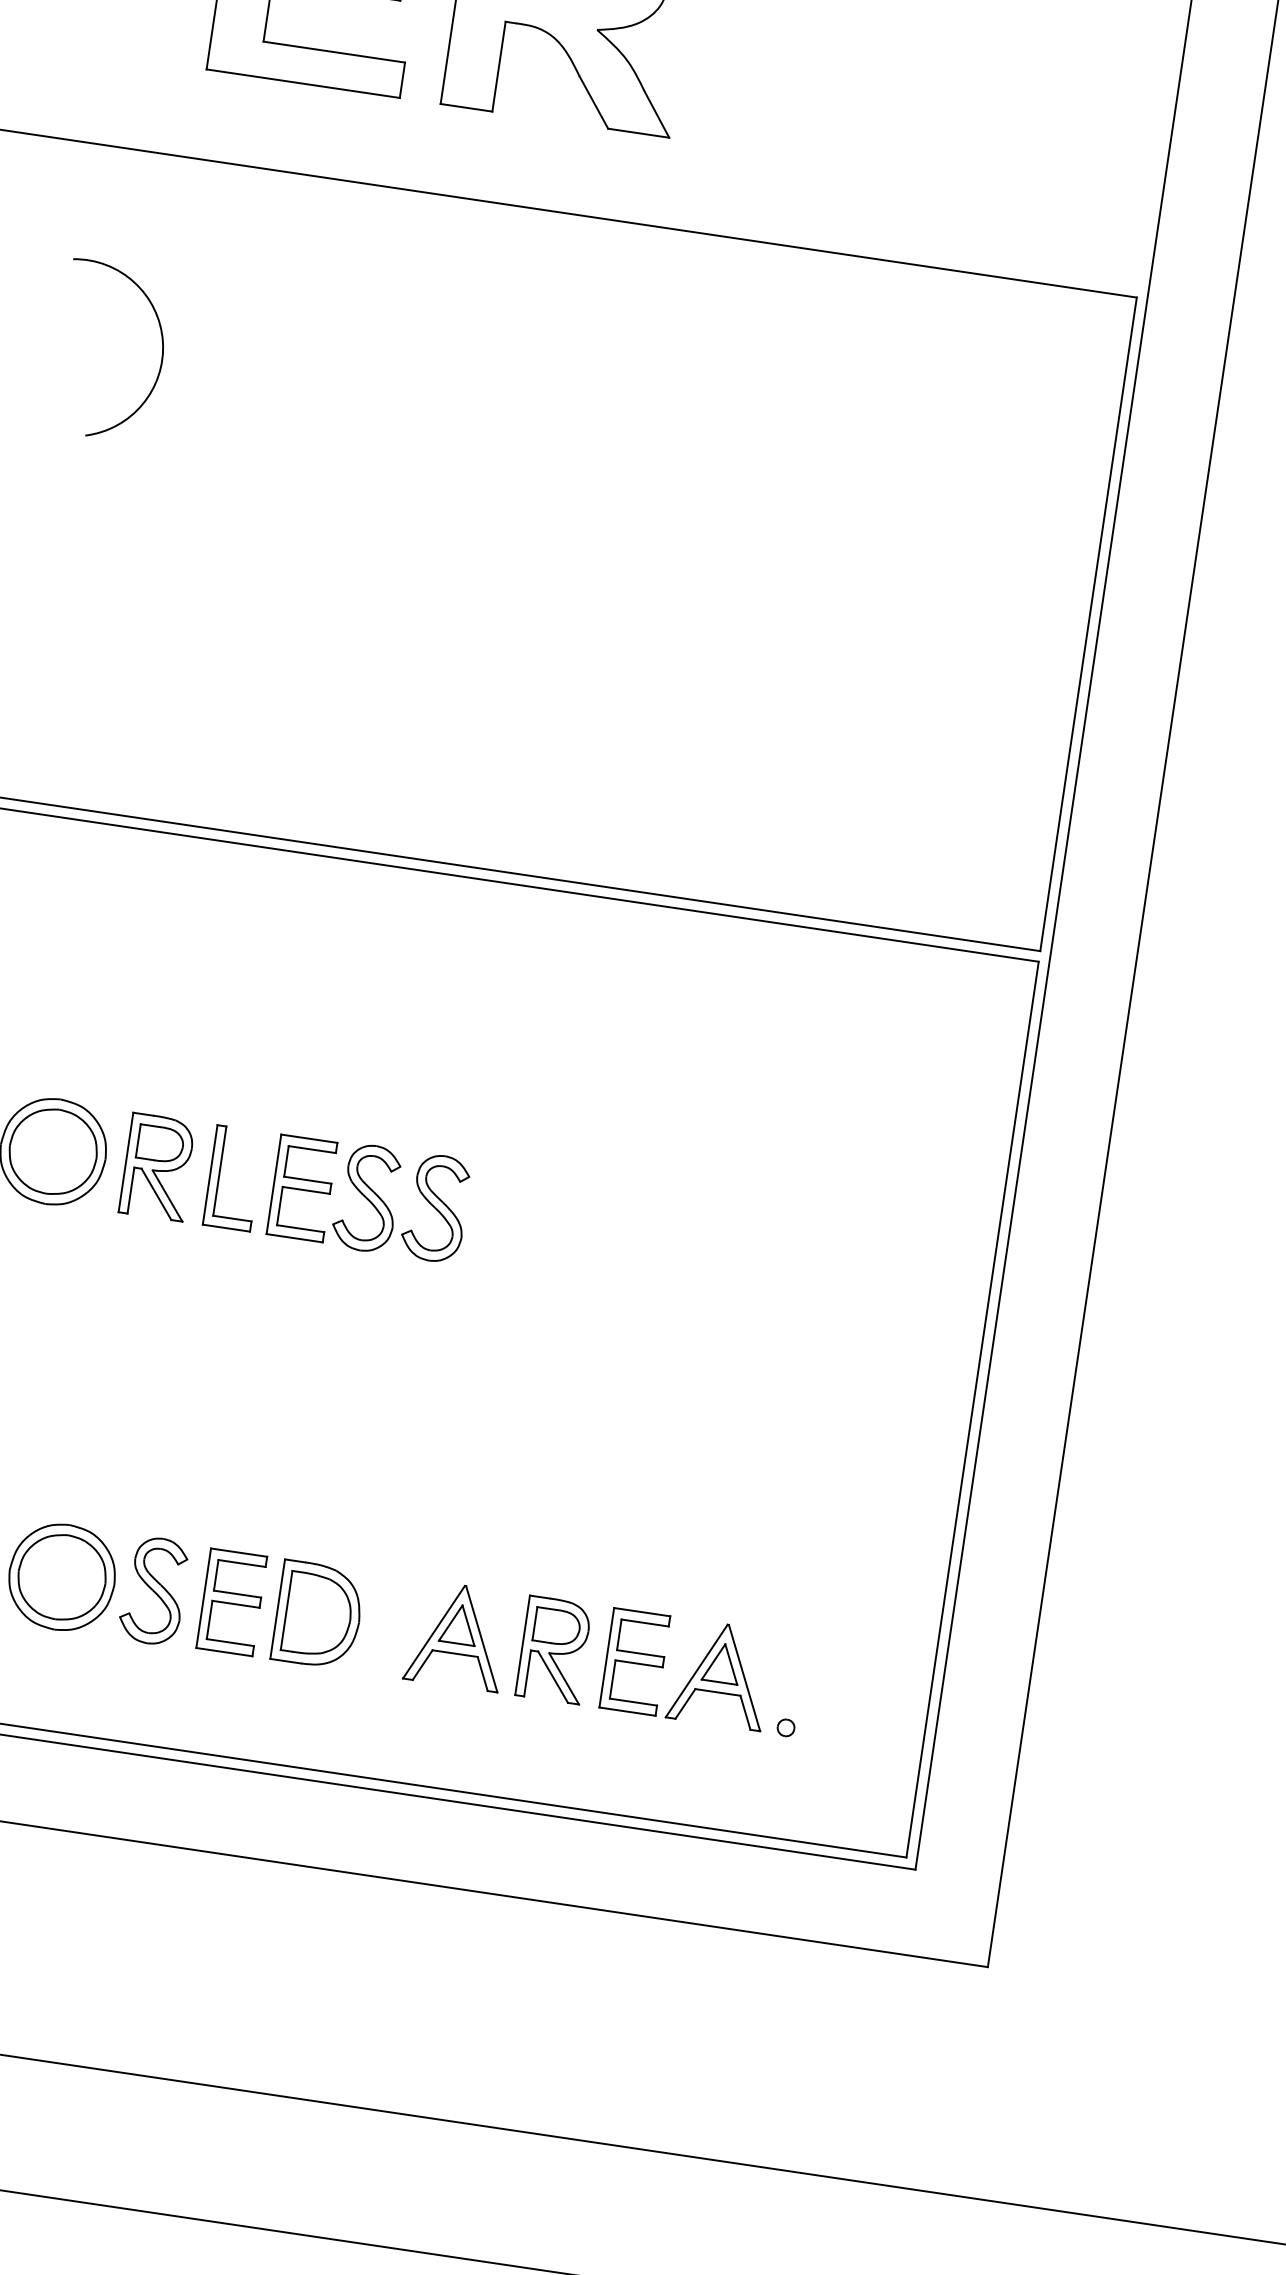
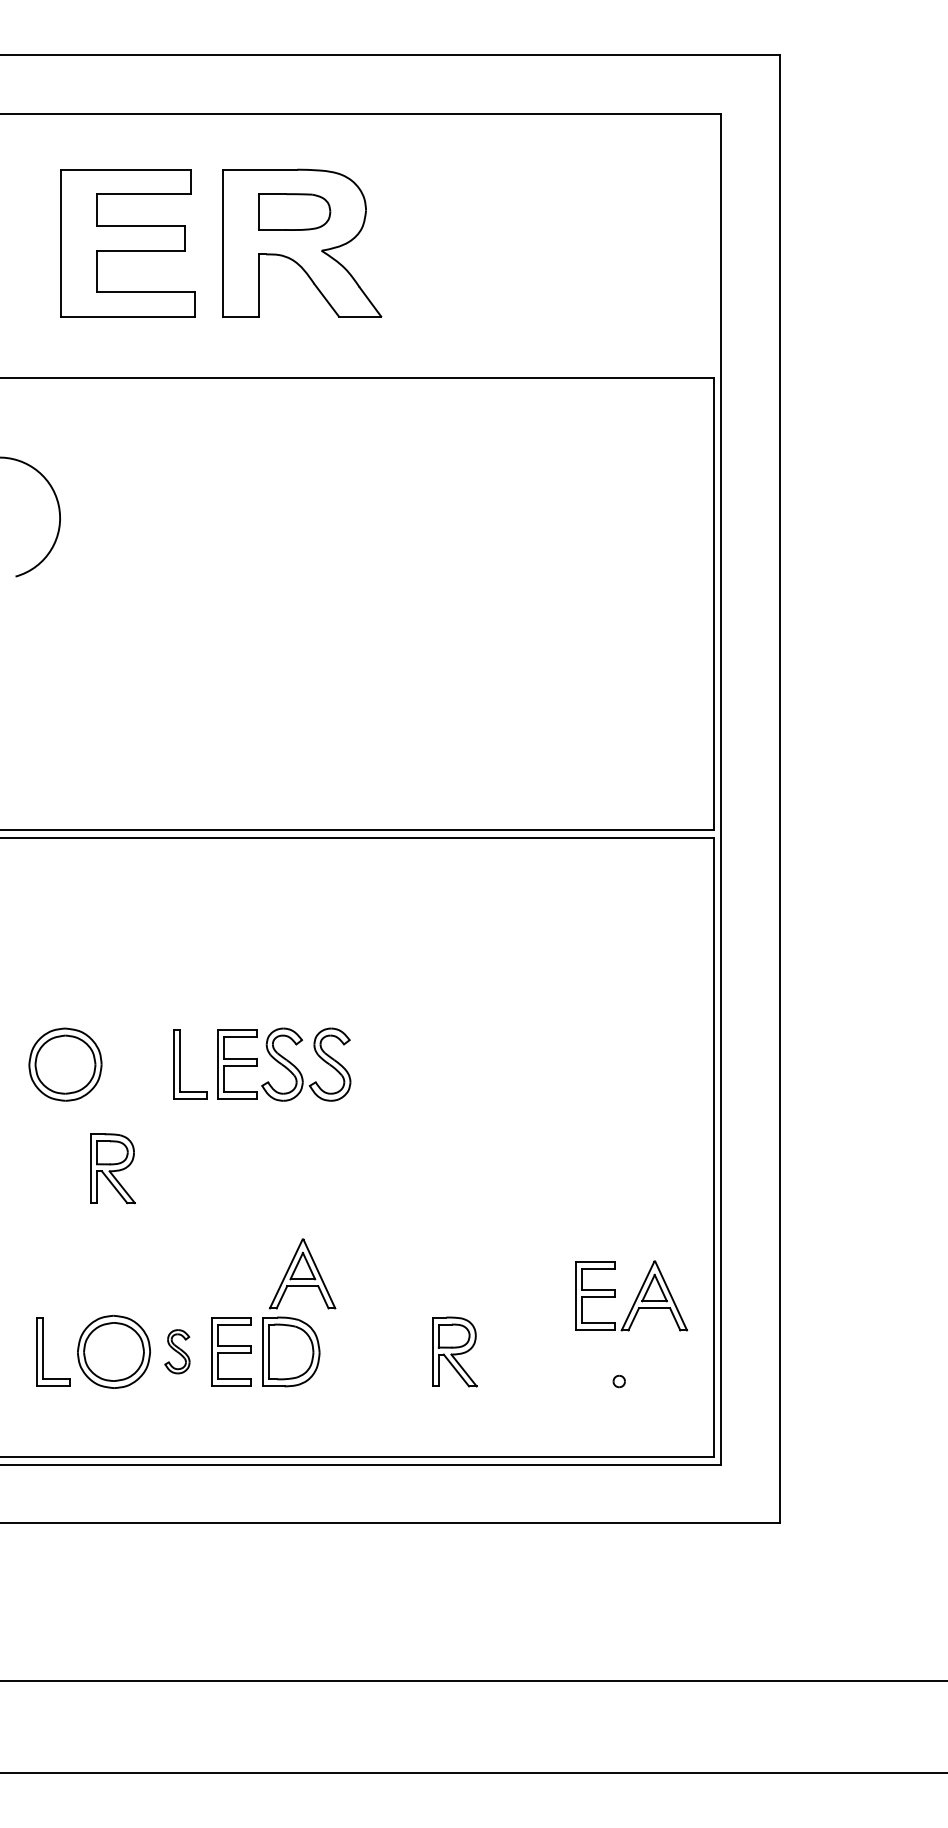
part: (157, 1166) -> (112, 1168), moved
part: (153, 1590) -> (177, 1351), size x0.6
part: (457, 1635) -> (302, 1273), moved
part: (687, 1668) -> (631, 1295), moved

